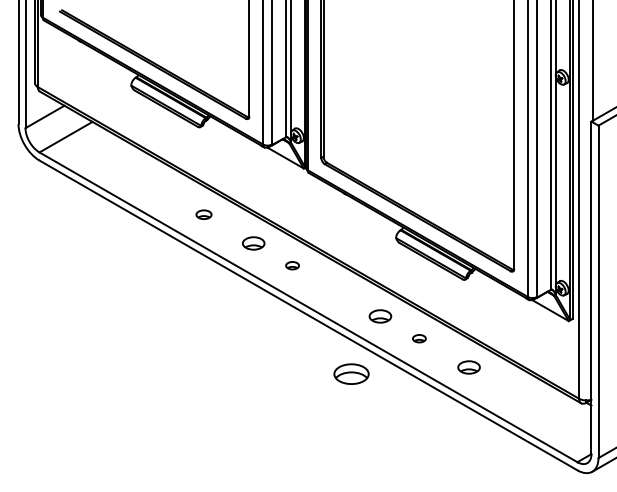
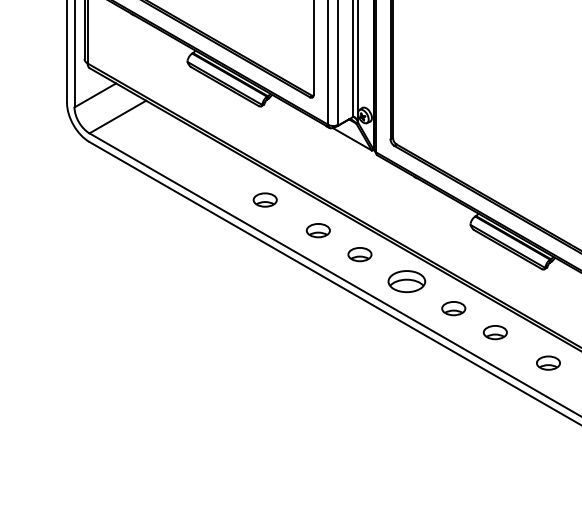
part: (203, 214) -> (264, 199), size x1.43
part: (292, 265) -> (359, 254), size x1.67
part: (419, 338) -> (495, 332), size x1.67
part: (351, 373) -> (406, 280), moved

